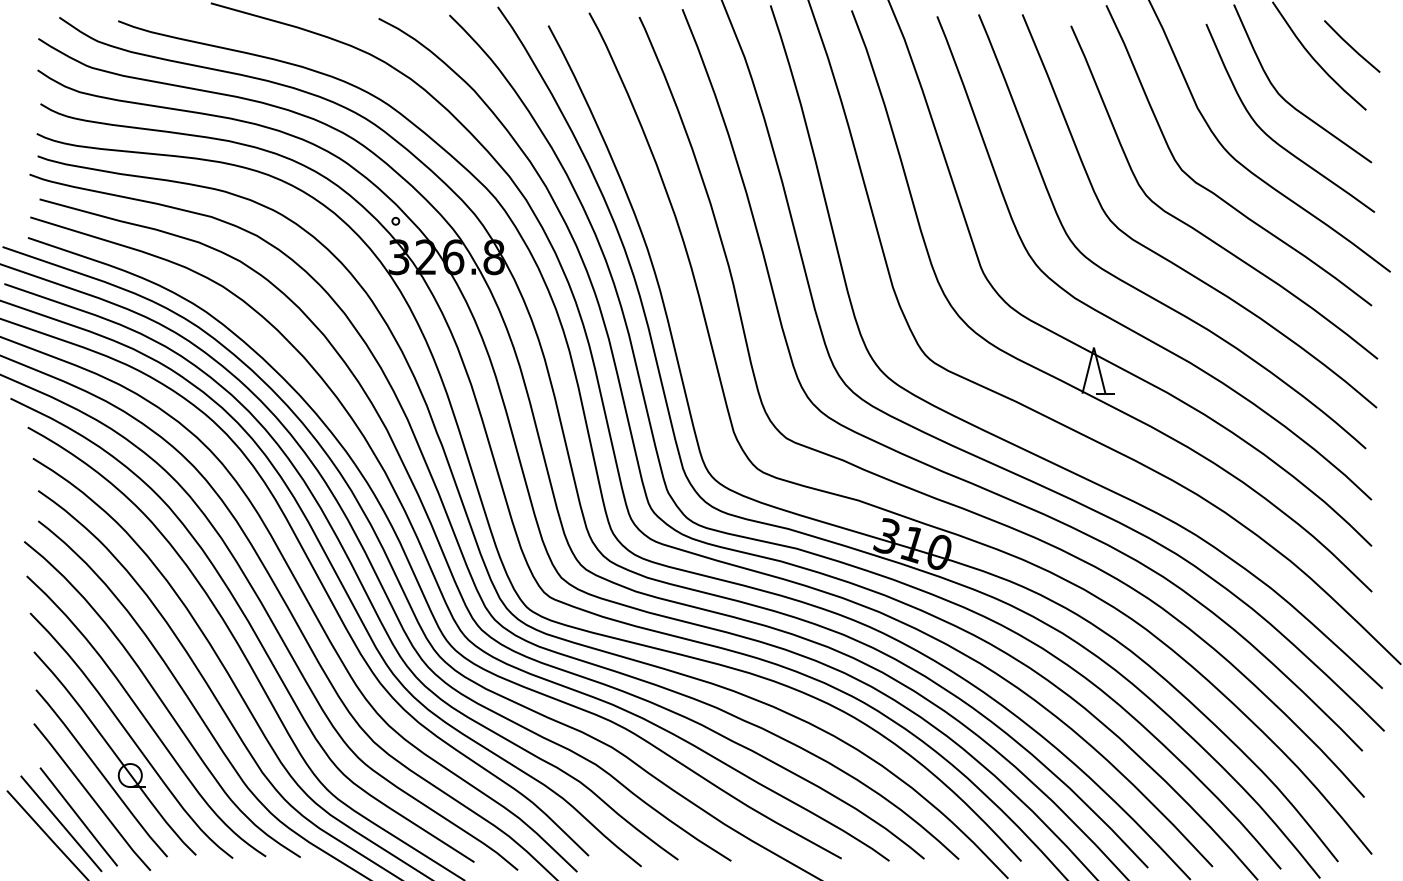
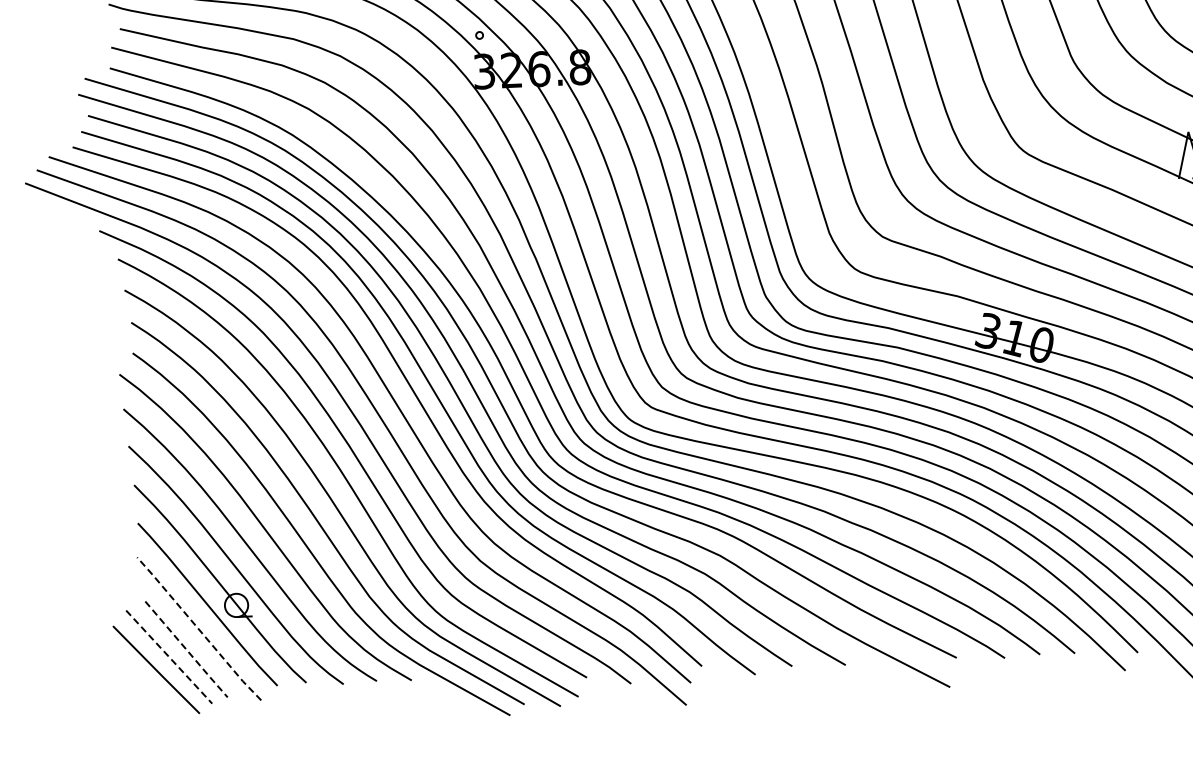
line: (91, 797) -> (198, 629), solid -> dashed
line: (79, 817) -> (187, 649), solid -> dashed
line: (61, 823) -> (169, 656), solid -> dashed

